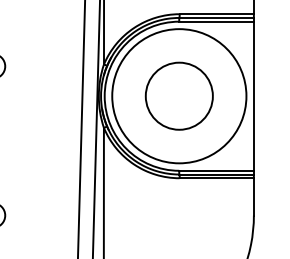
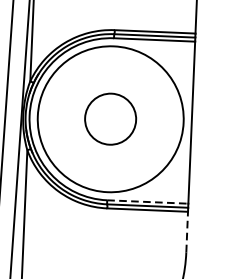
circle: (178, 95) -> (109, 118), size x0.7
line: (217, 170) -> (148, 201), solid -> dashed
line: (253, 196) -> (186, 231), solid -> dashed

